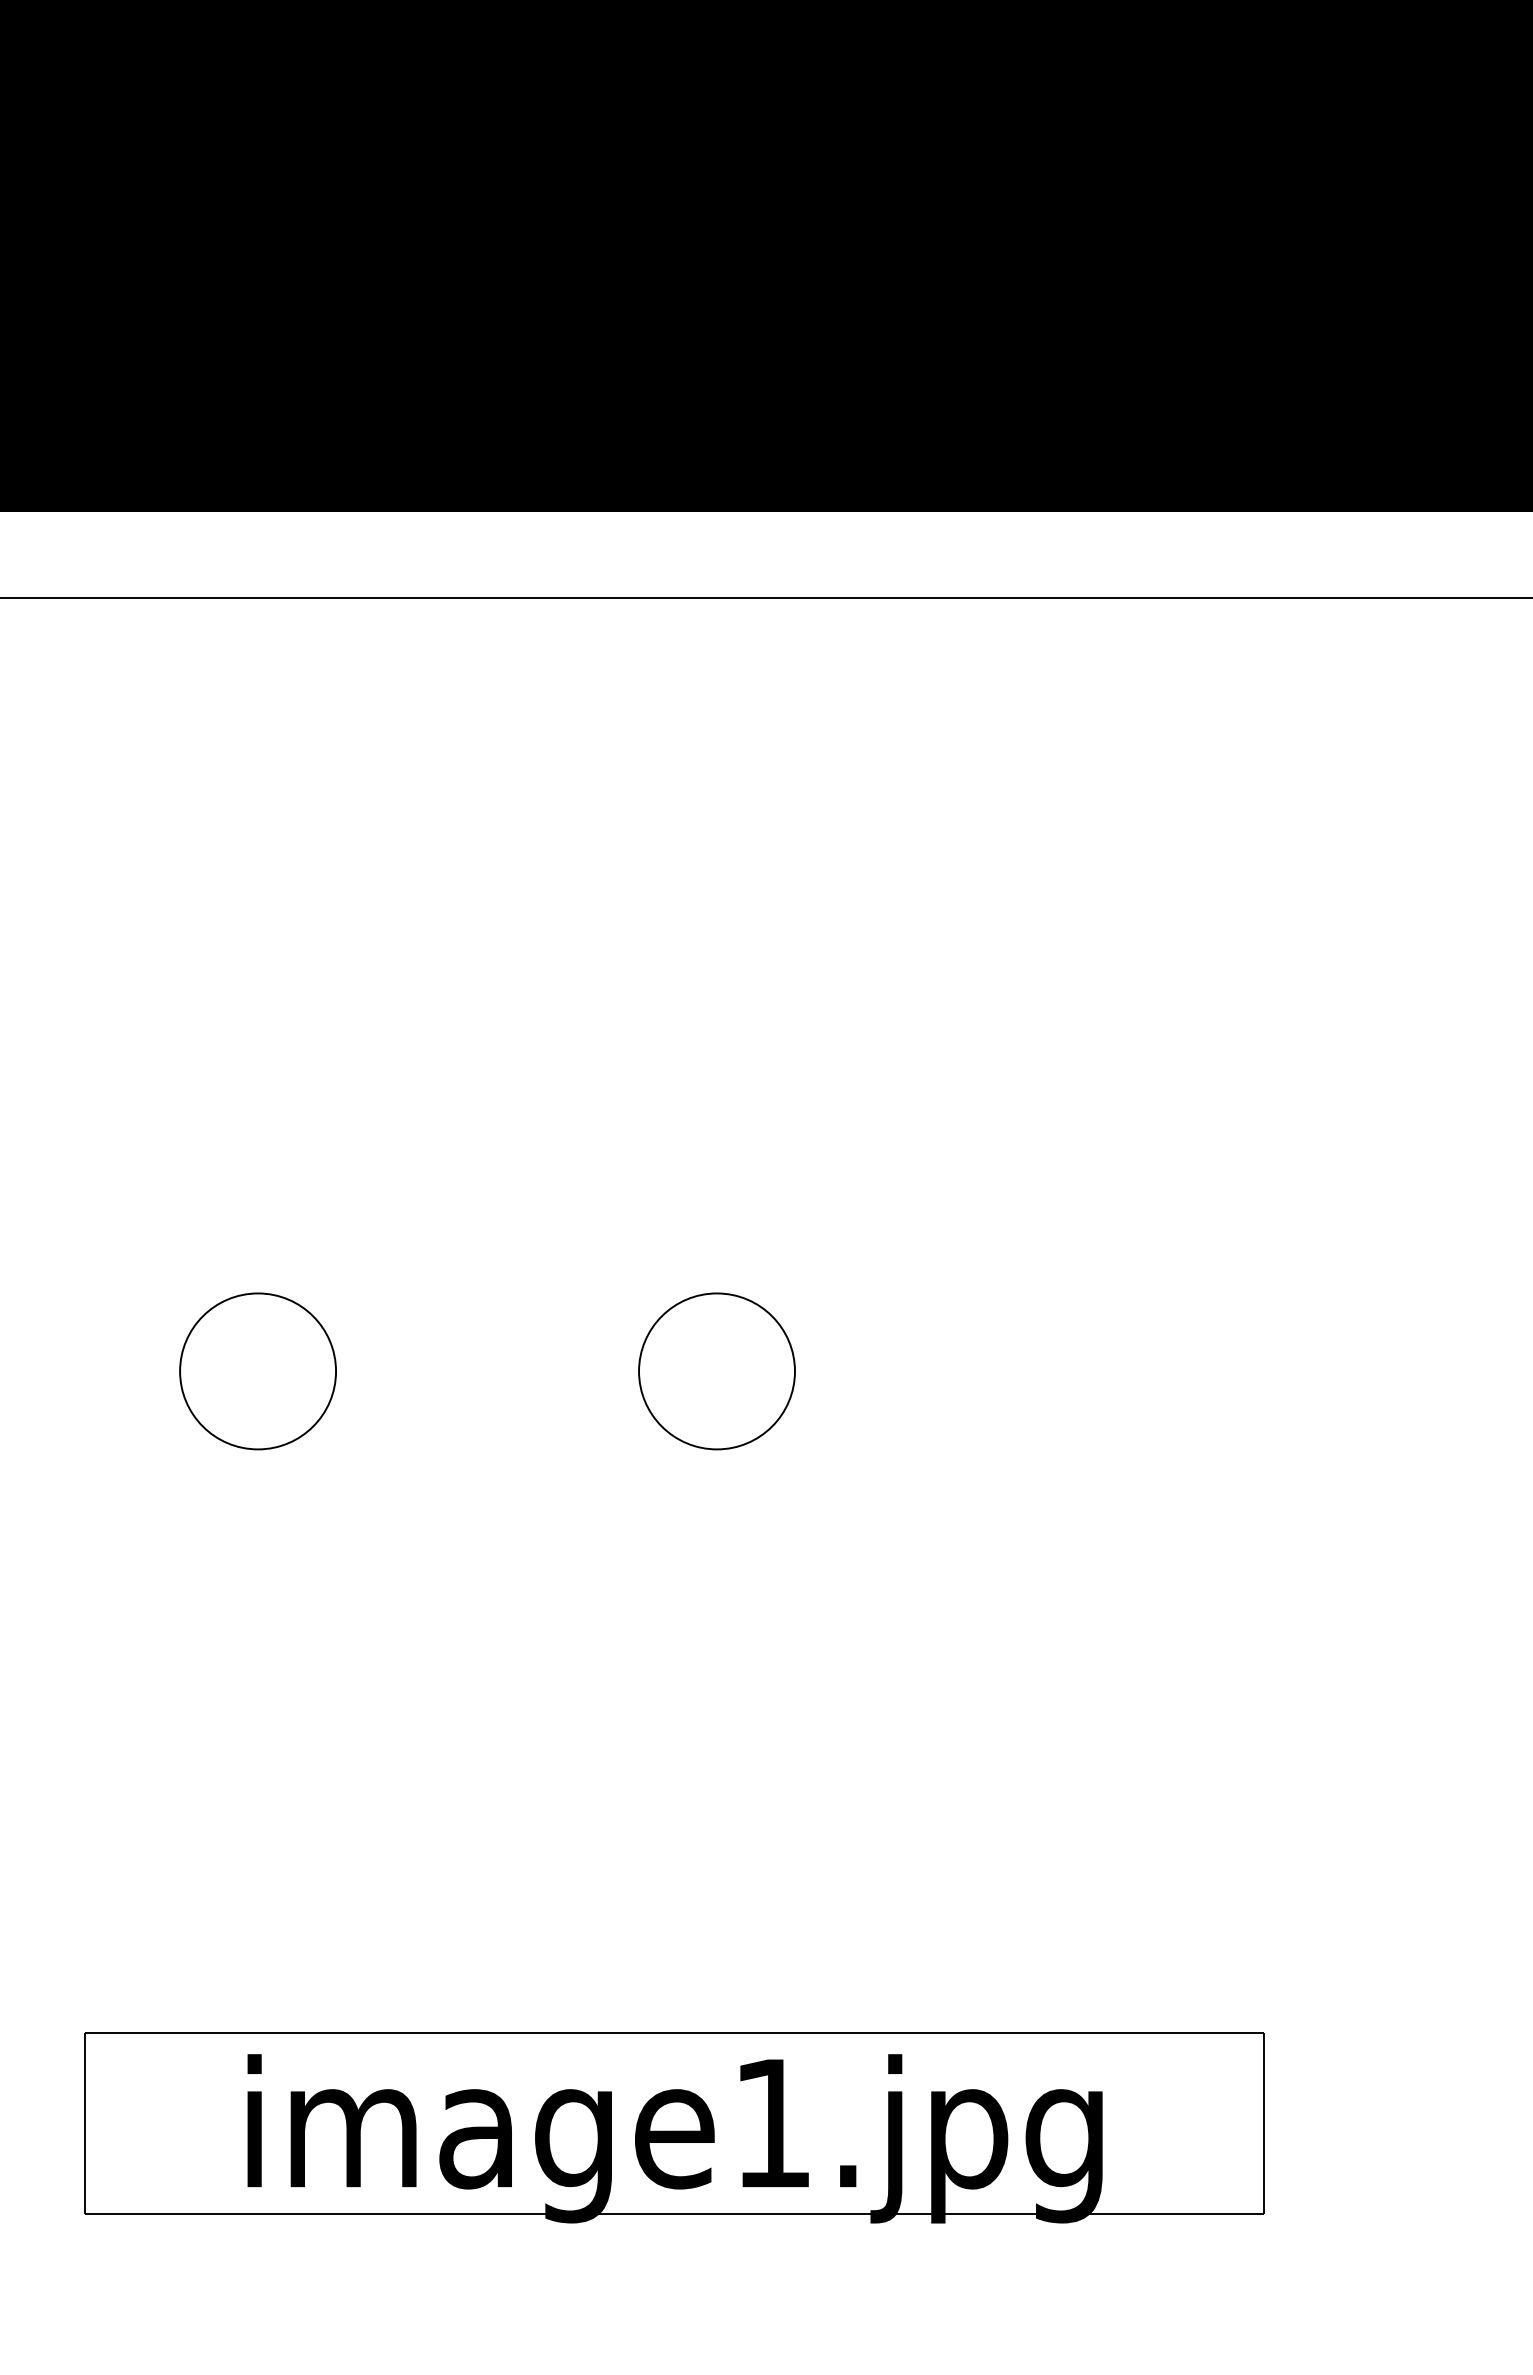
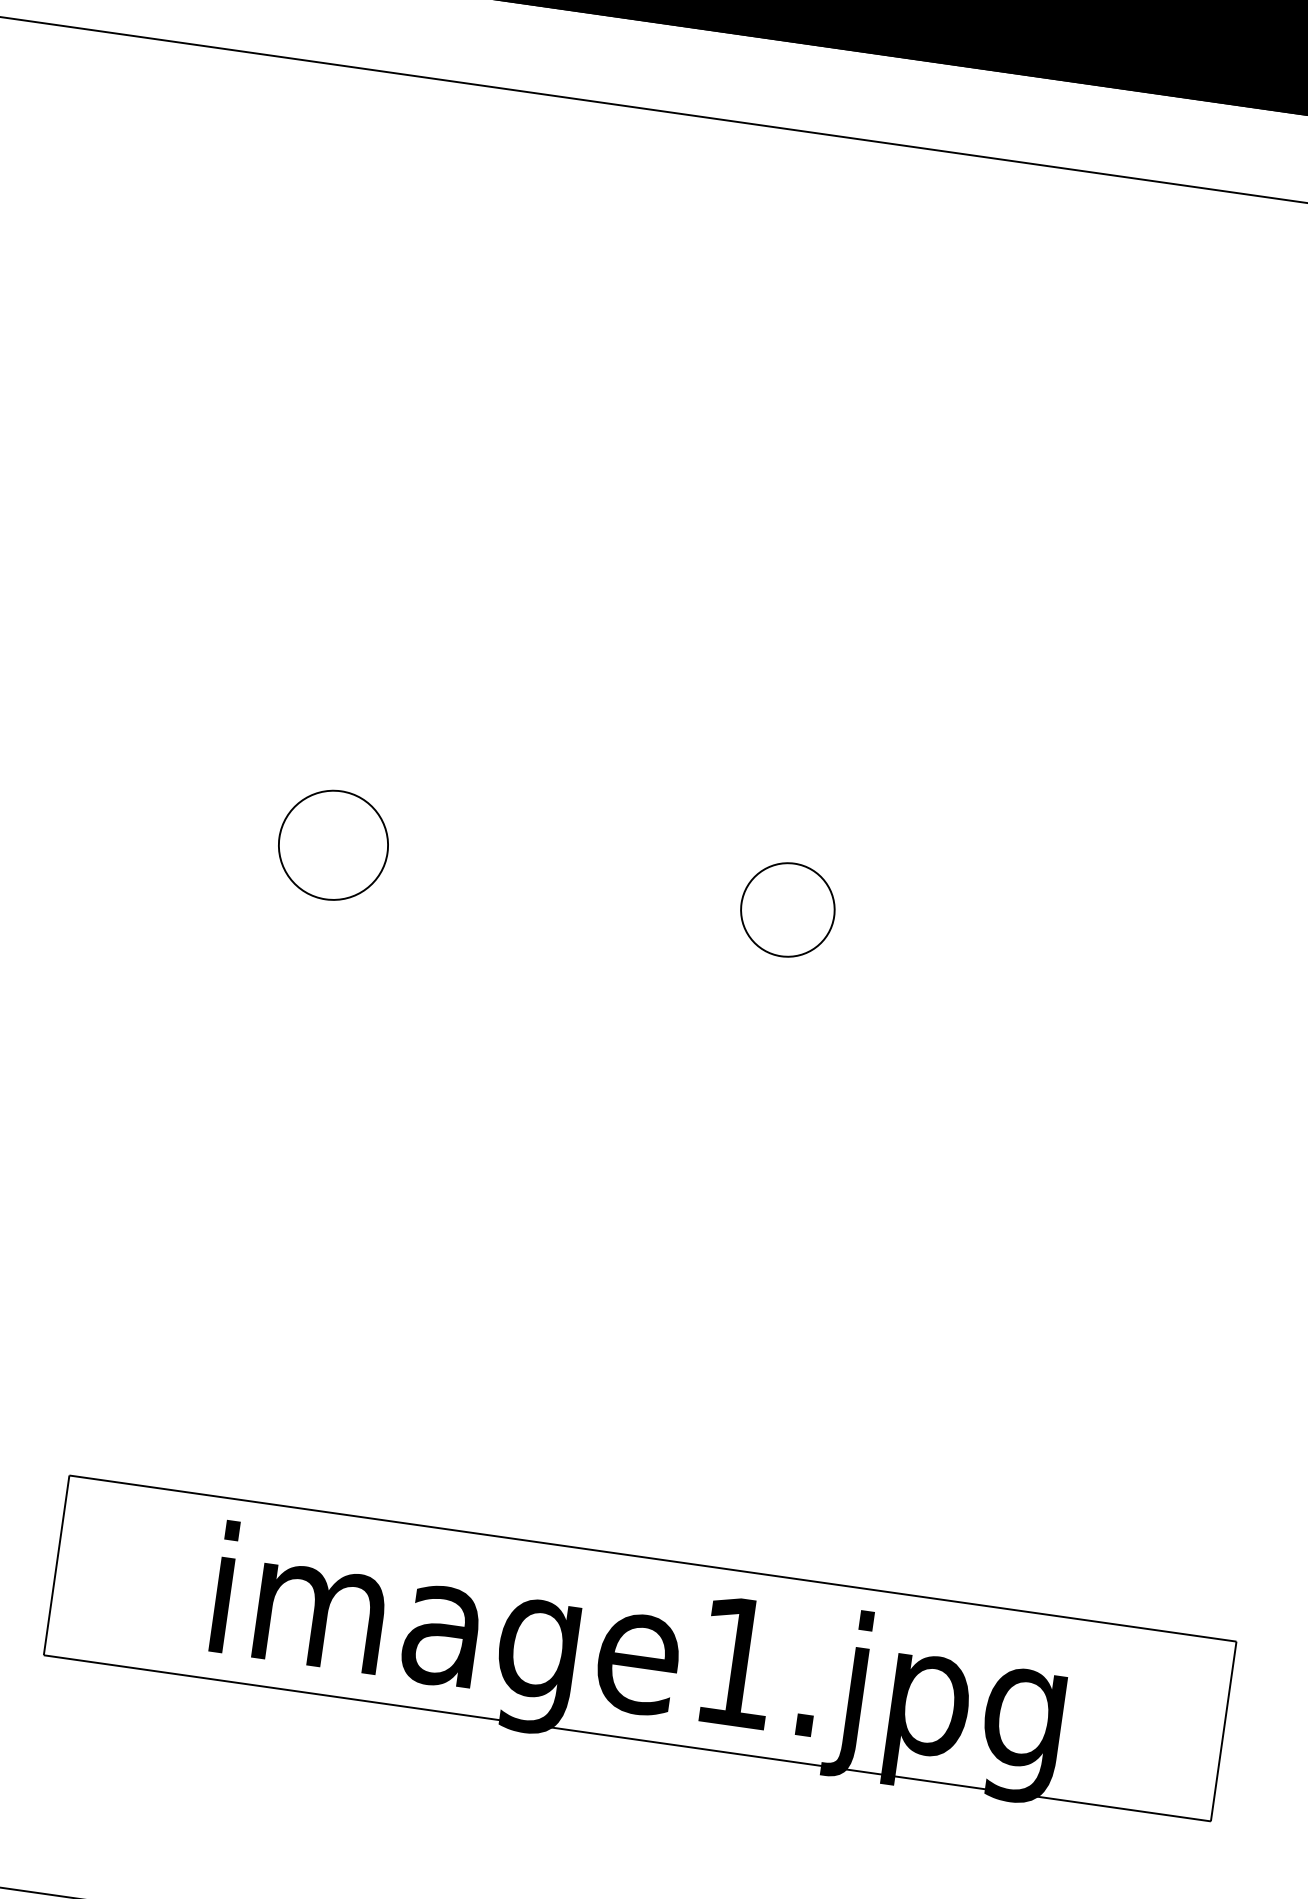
circle: (257, 1371) -> (332, 845), size x0.7
circle: (716, 1371) -> (787, 909), size x0.6

